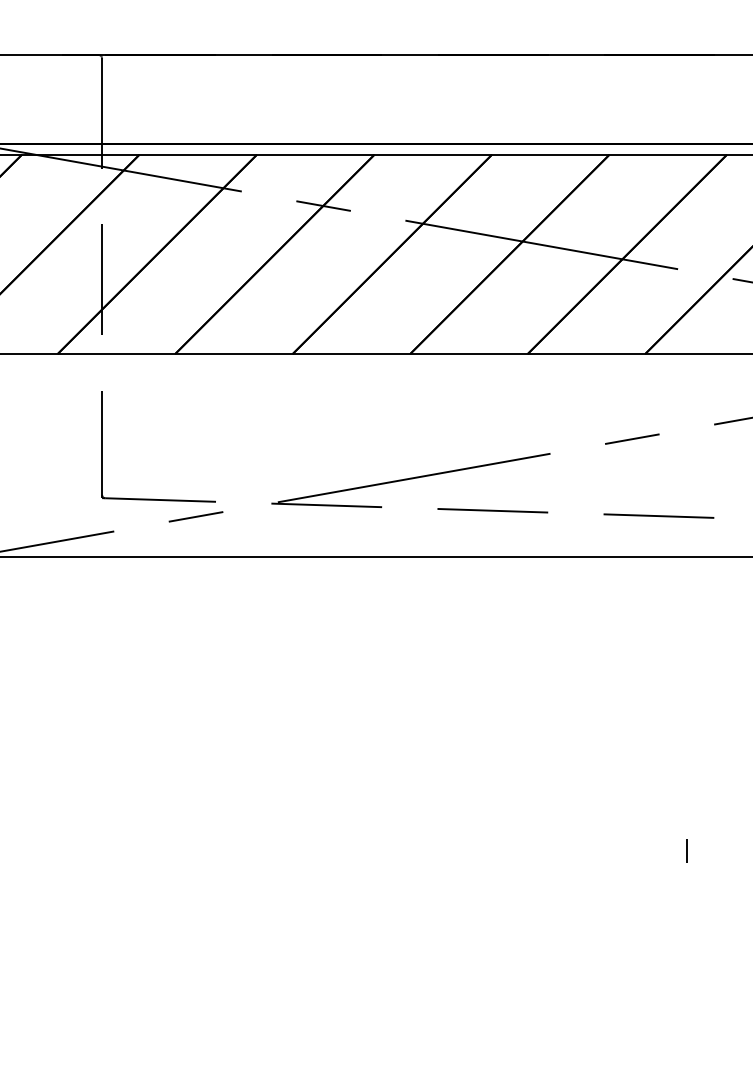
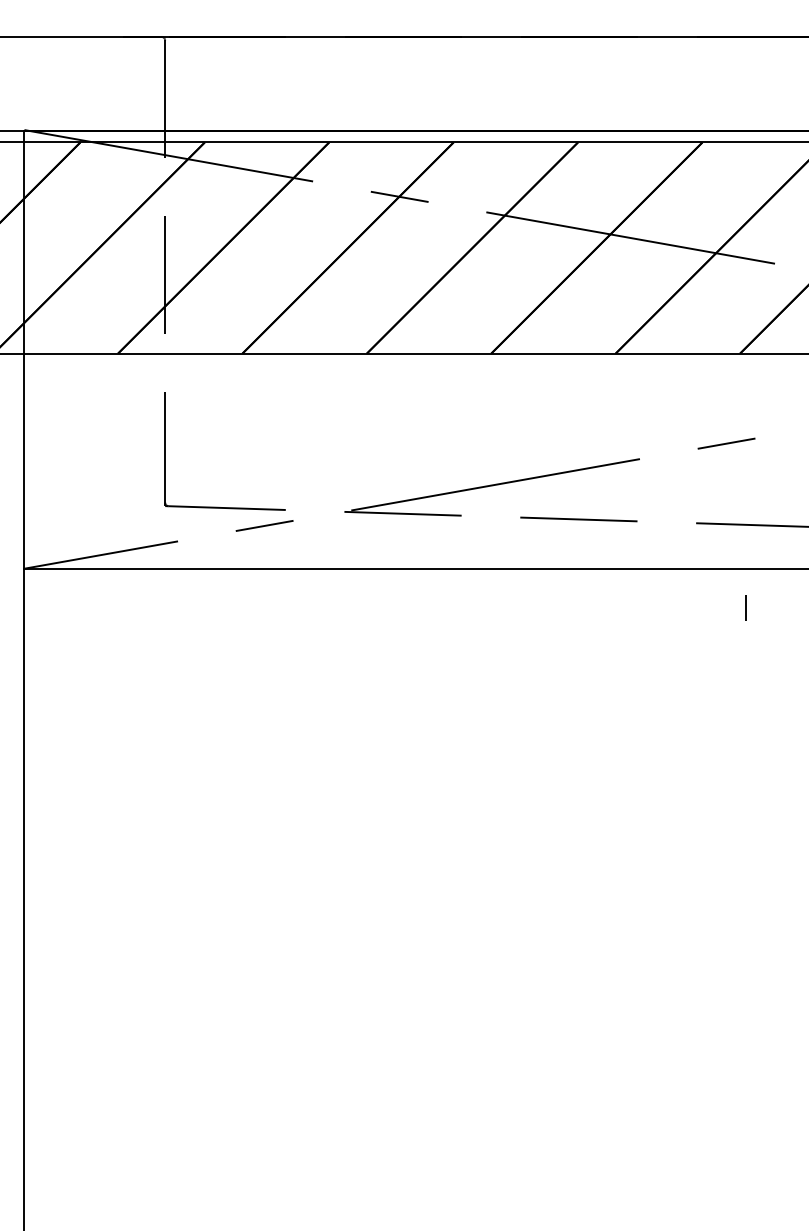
line: (687, 850) -> (745, 607), moved

